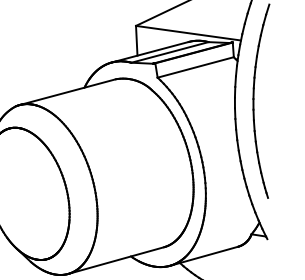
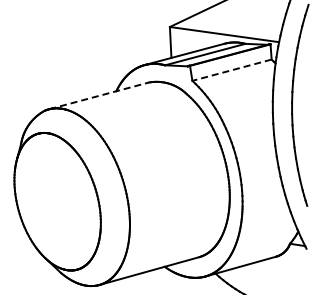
line: (195, 67) -> (231, 70), solid -> dashed
line: (68, 91) -> (99, 95), solid -> dashed

